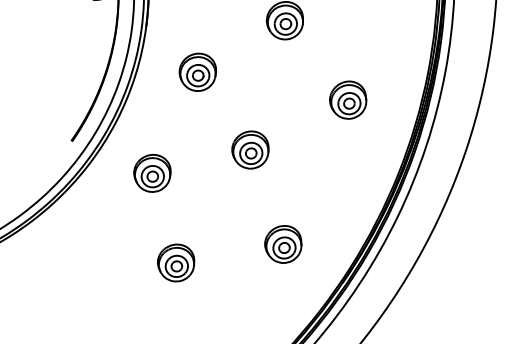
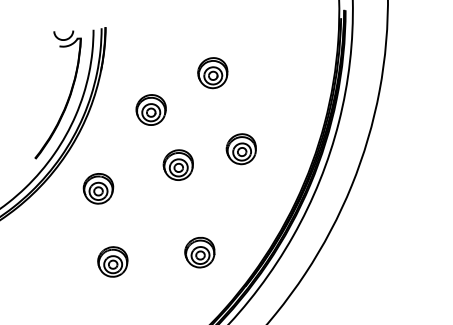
part: (197, 71) -> (150, 109), moved
part: (347, 100) -> (240, 149), moved
part: (249, 149) -> (177, 164), moved

